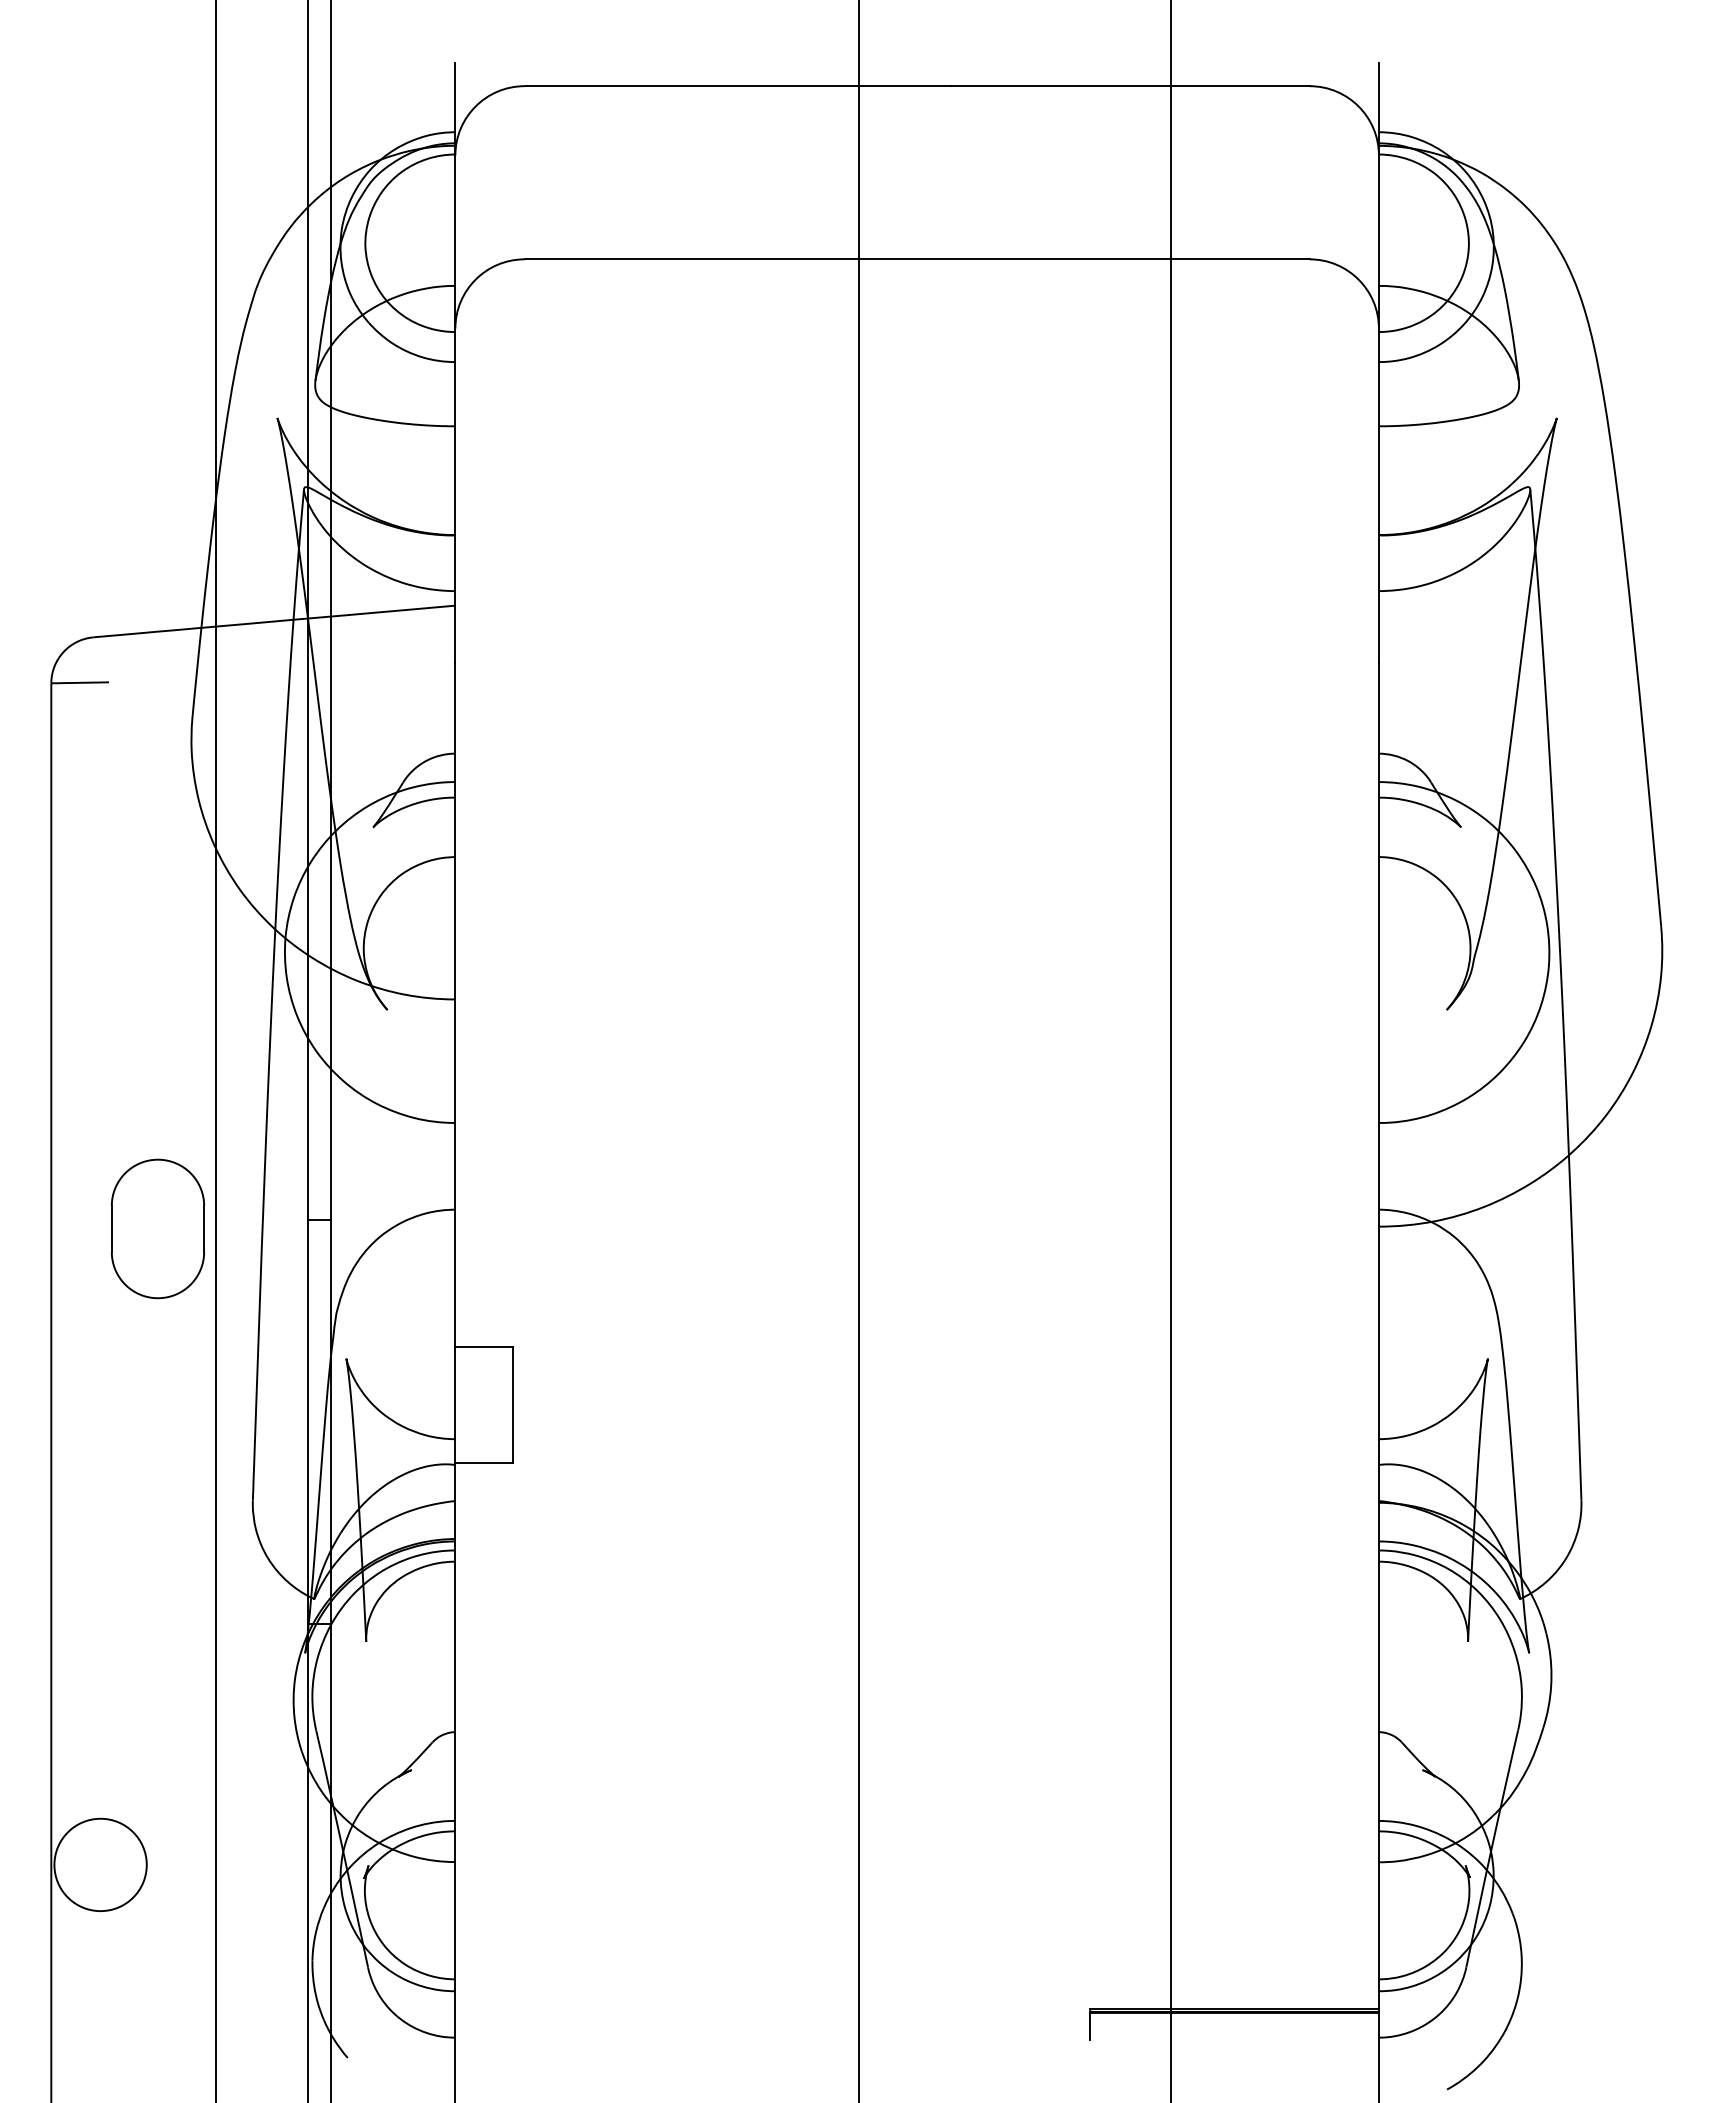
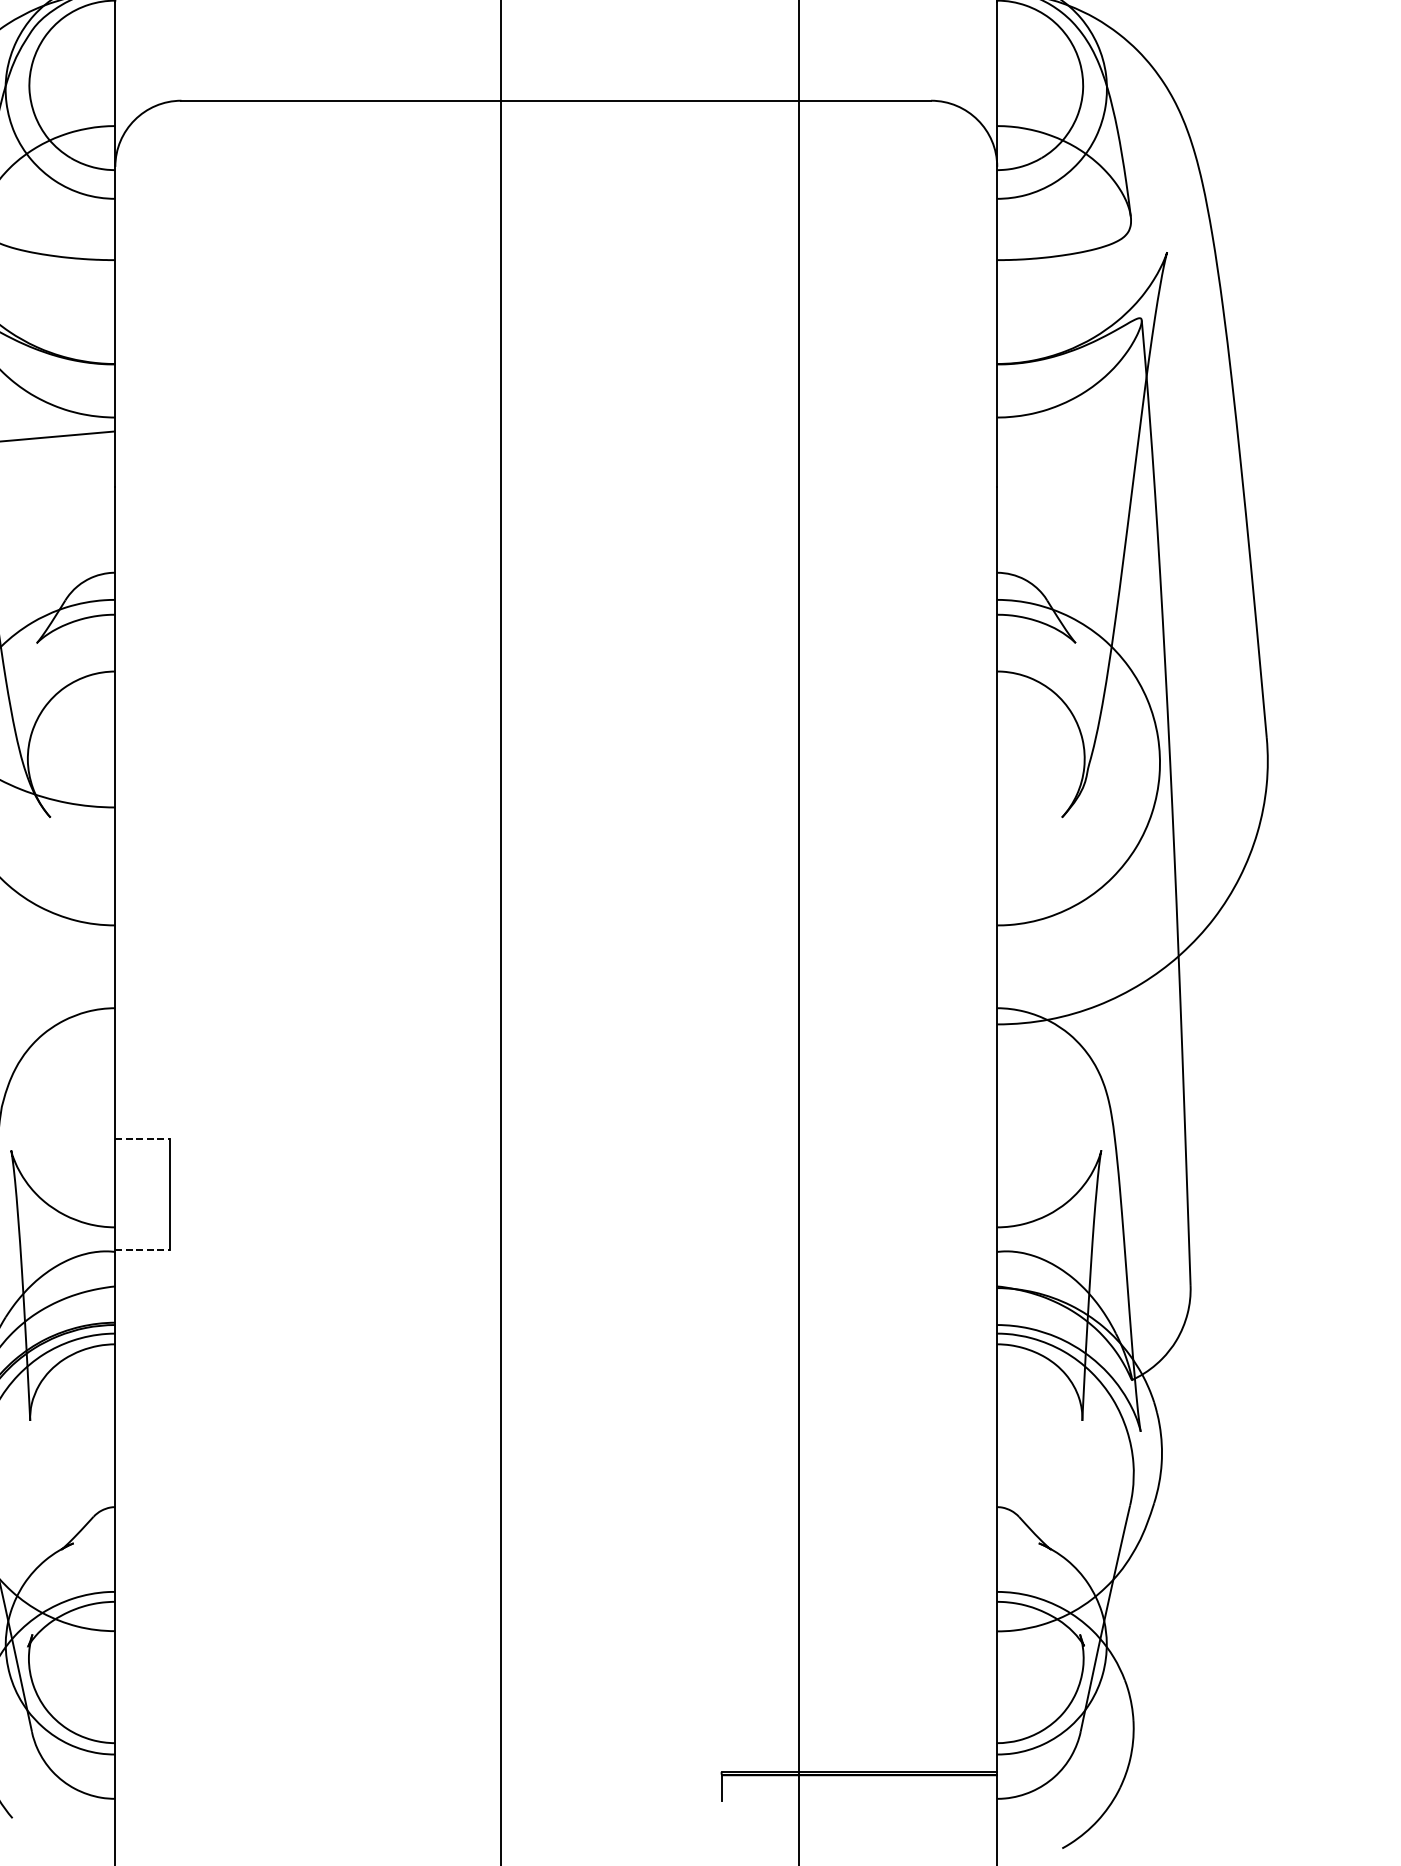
line: (484, 1347) -> (143, 1139), solid -> dashed
line: (484, 1462) -> (143, 1249), solid -> dashed

